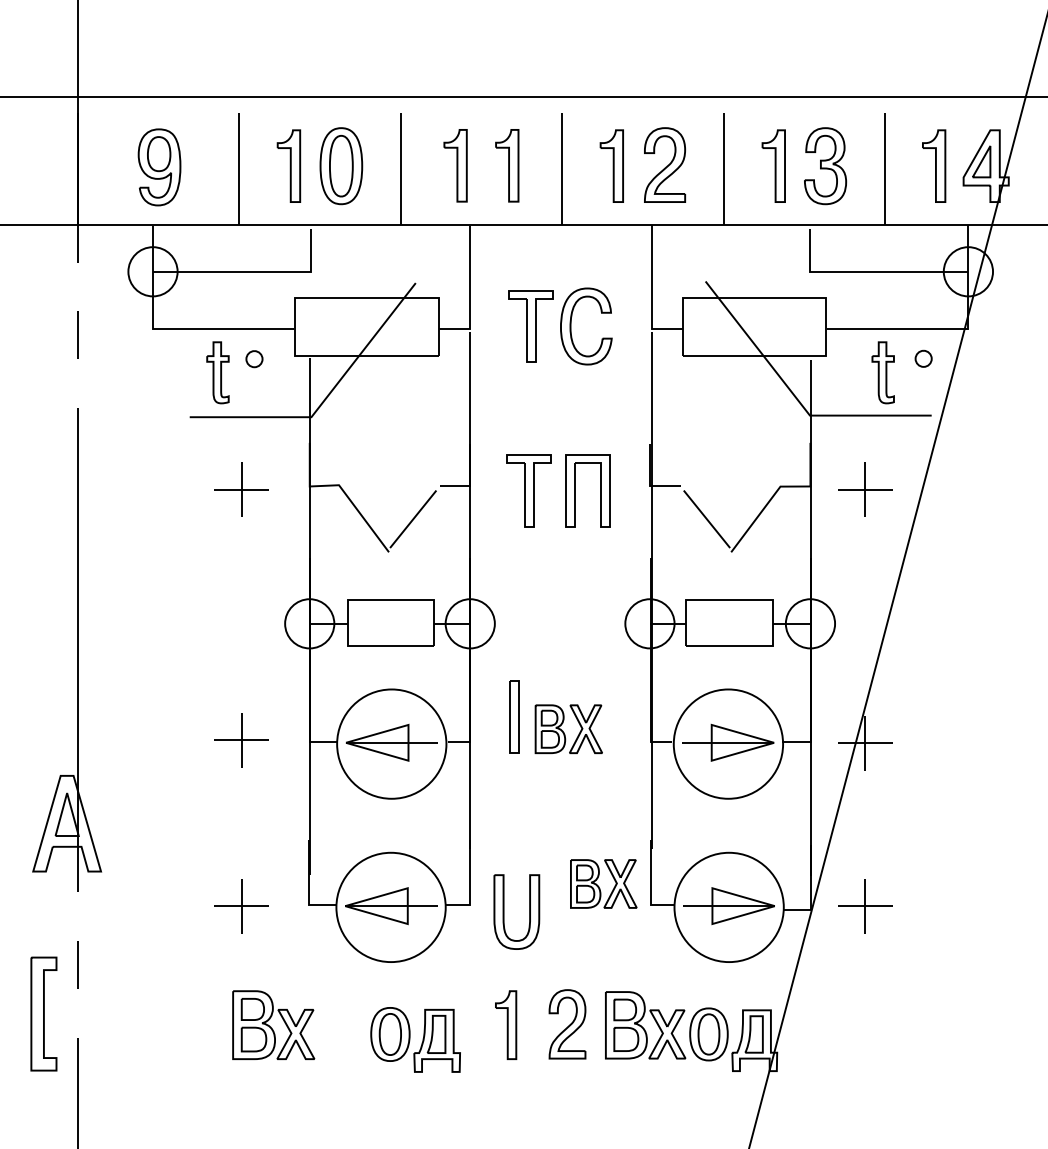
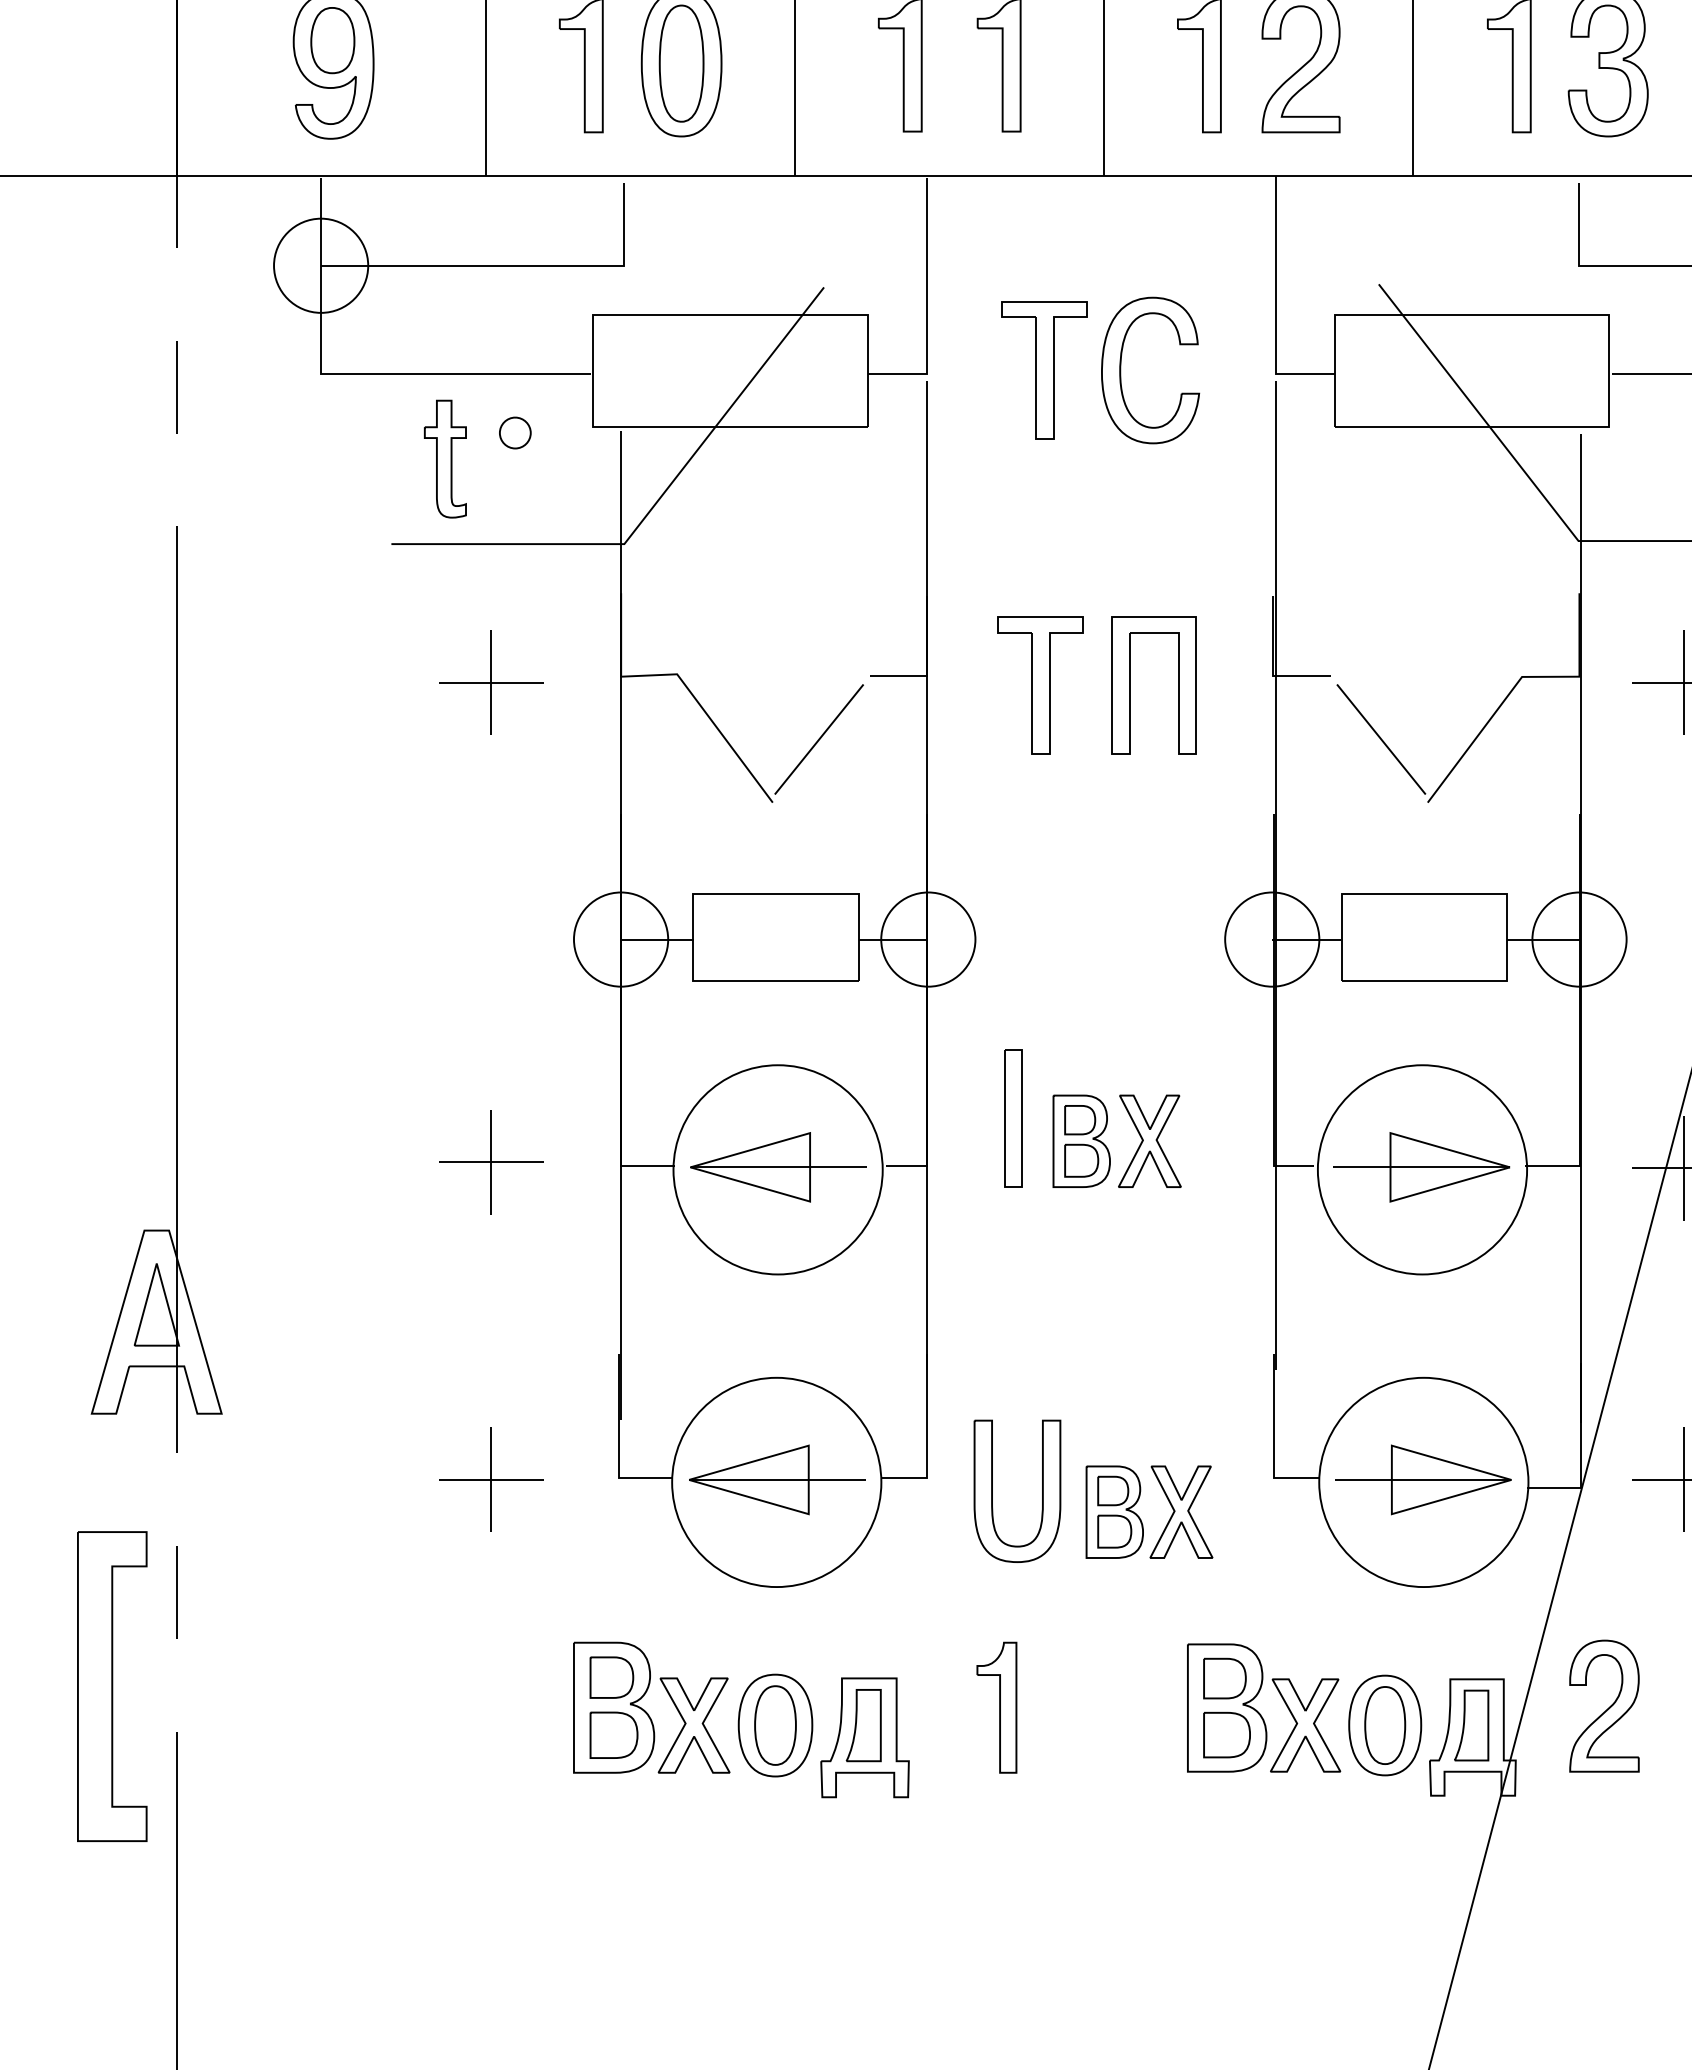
part: (603, 883) -> (1148, 1511), moved
part: (43, 1013) -> (111, 1685), size x1.43
part: (273, 1024) -> (651, 1706), moved
part: (567, 1024) -> (1604, 1706), moved

